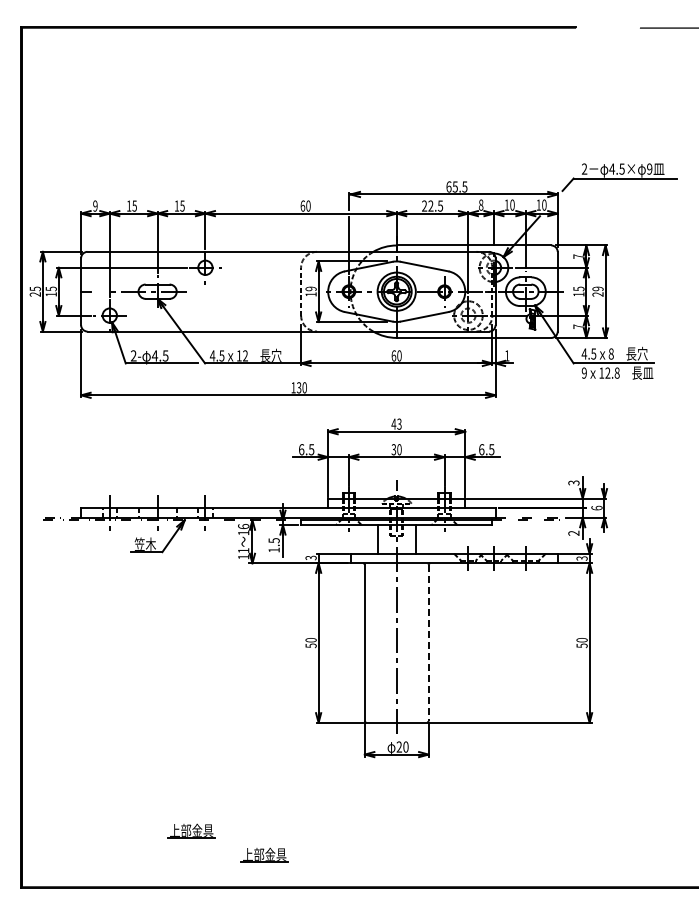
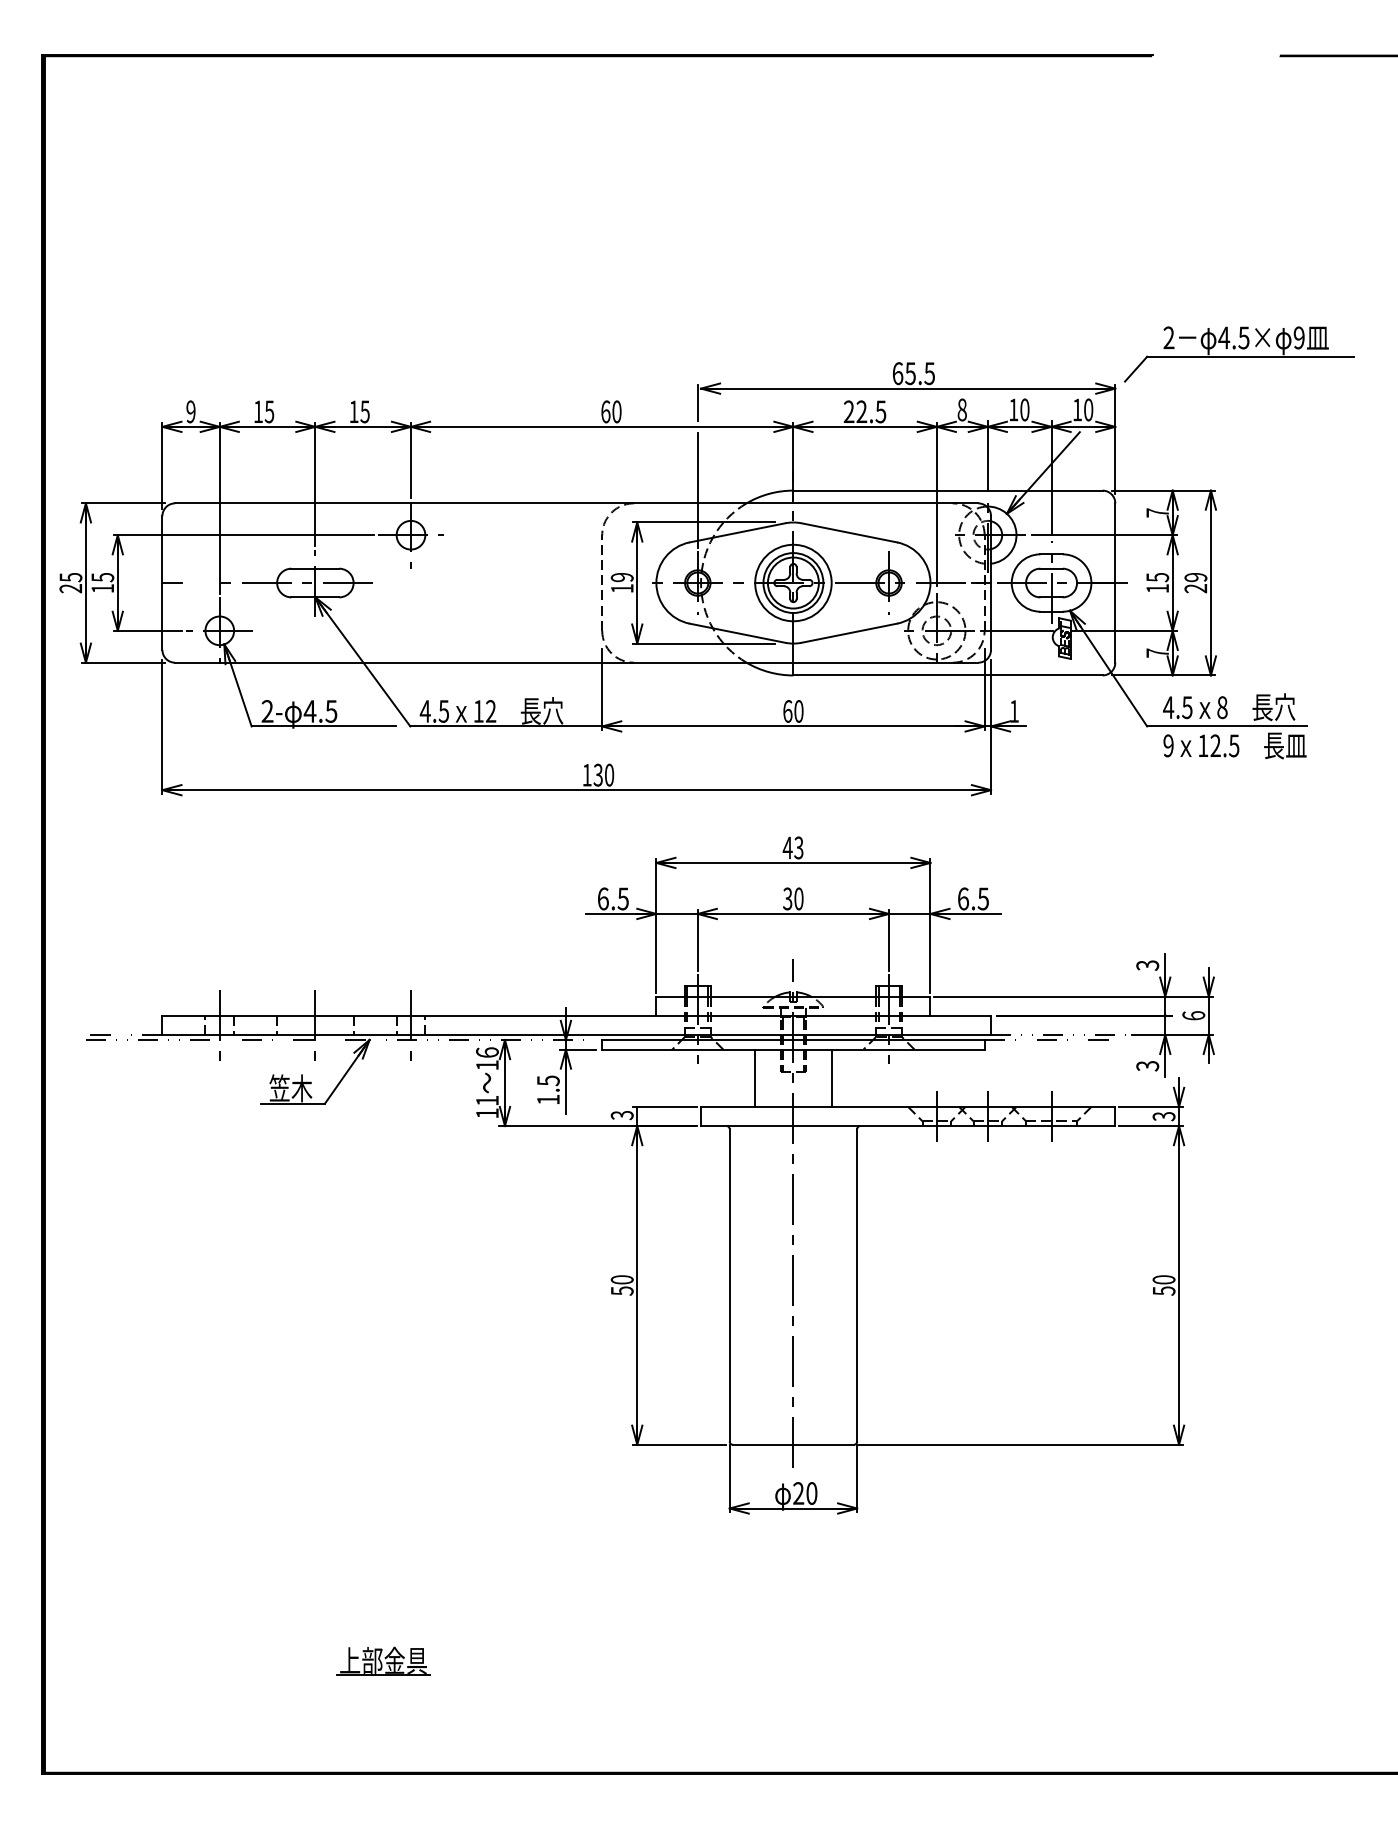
text: (616, 372) -> (1232, 744), 12.8 -> 12.5
text: (574, 532) -> (1148, 1064), 2 -> 3
line: (428, 643) -> (856, 1286), dashed -> solid
part: (264, 854) -> (529, 1708), removed

